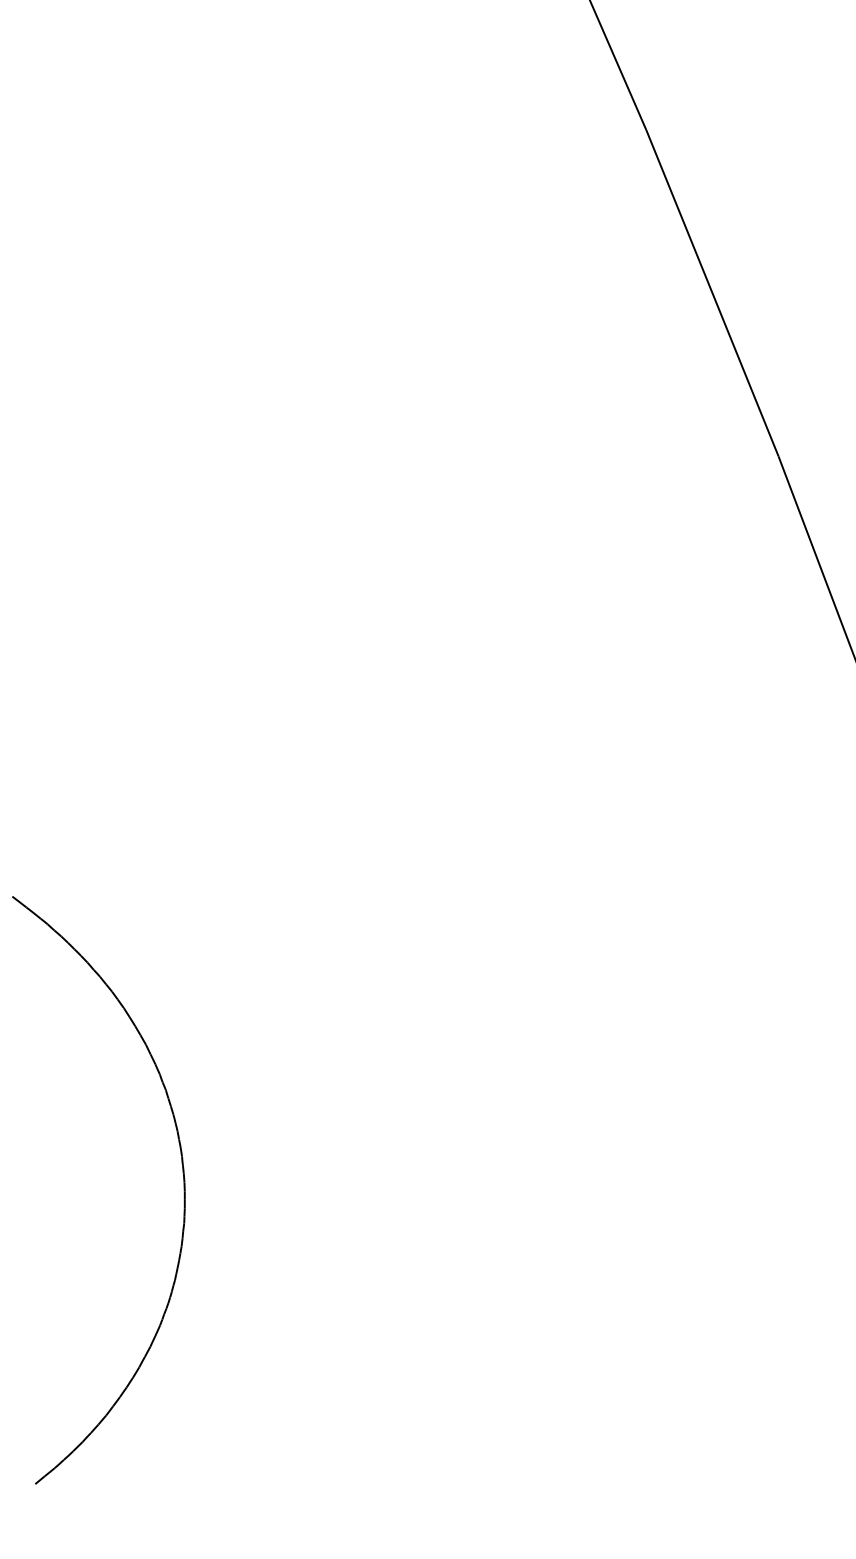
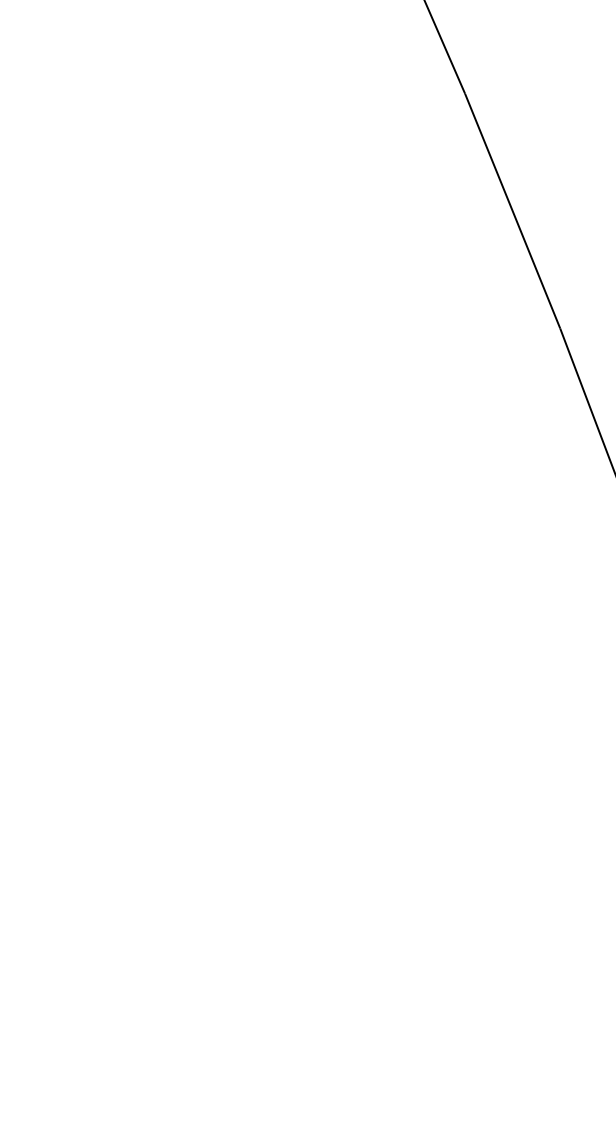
part: (183, 1190) -> (132, 856), removed

